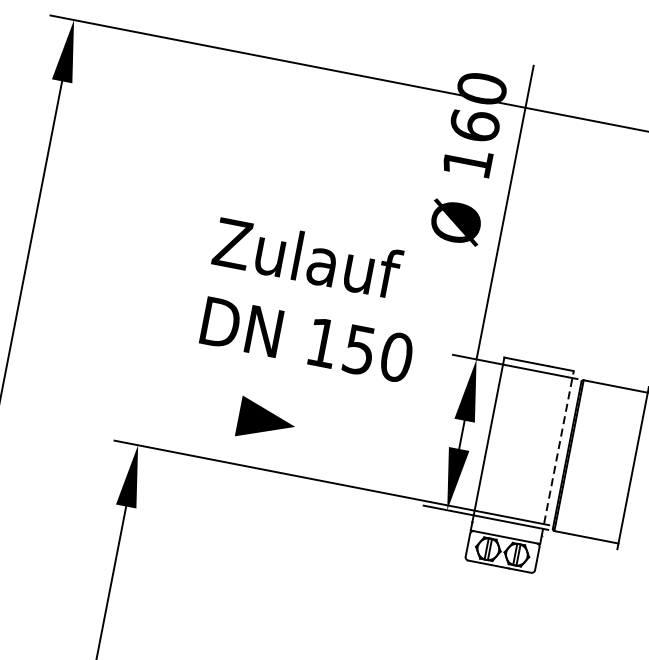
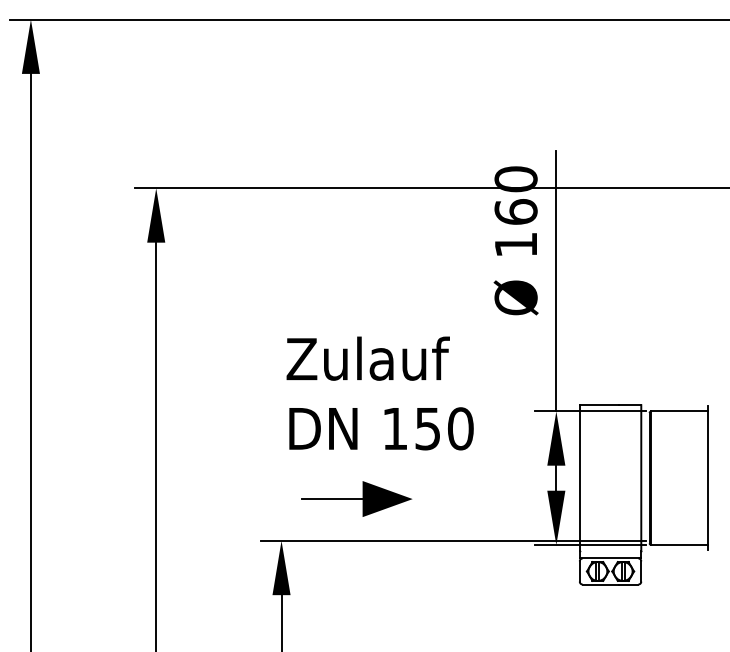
text: (312, 299) -> (379, 393), moved
line: (204, 409) -> (332, 499), added
line: (558, 452) -> (641, 477), dashed -> solid

